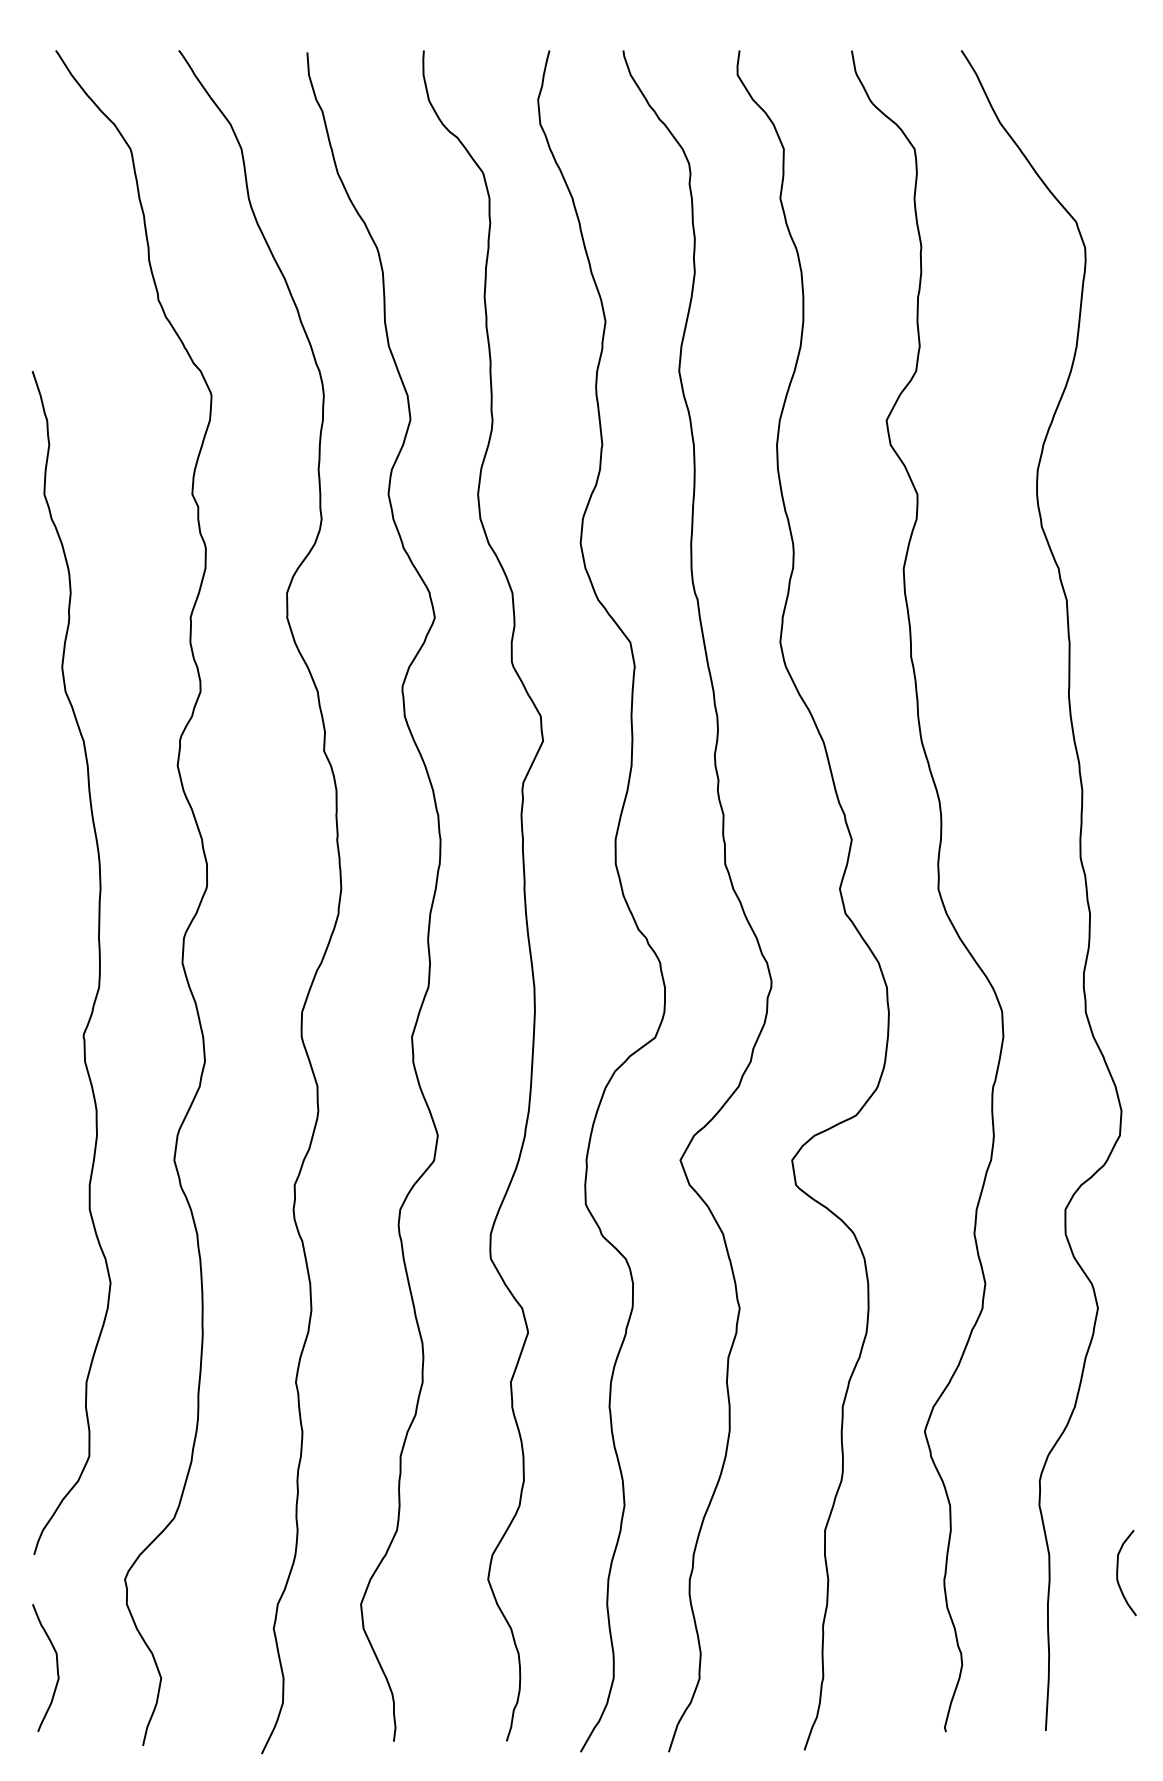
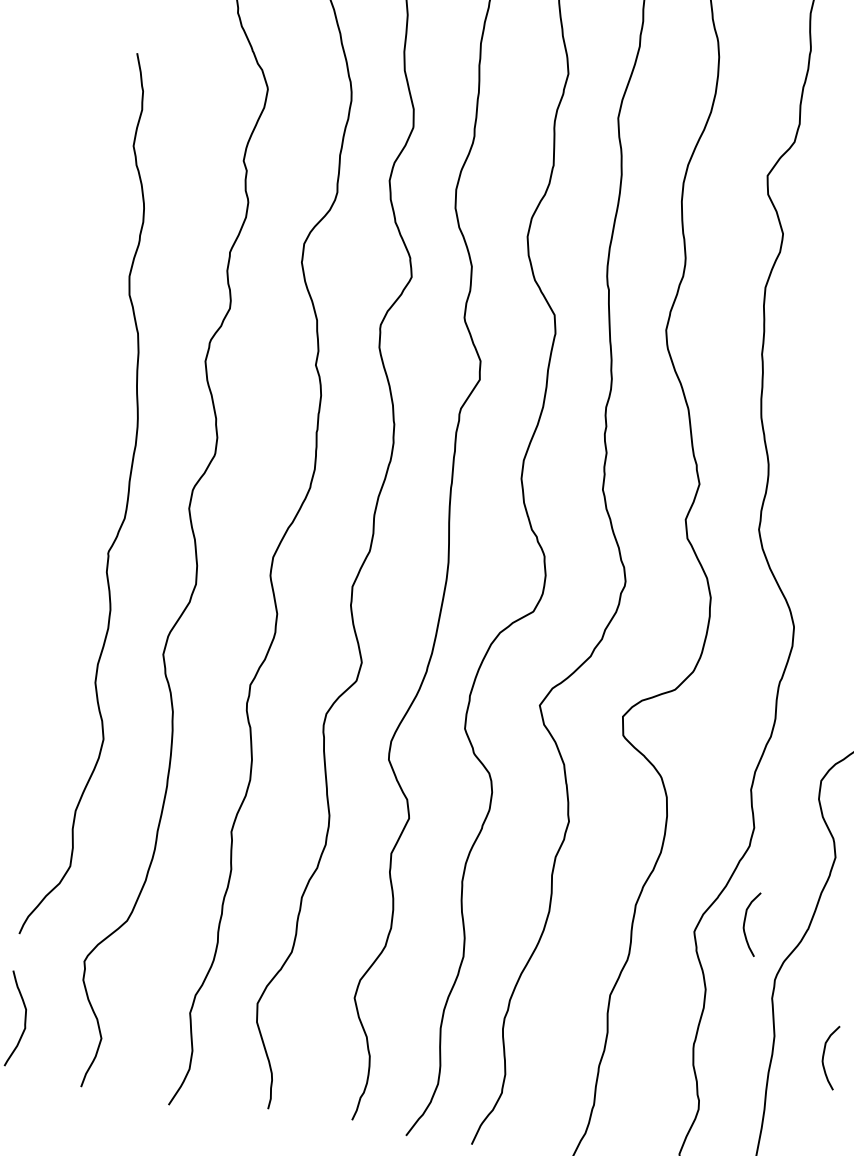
curve: (990, 1409) -> (745, 922), added

